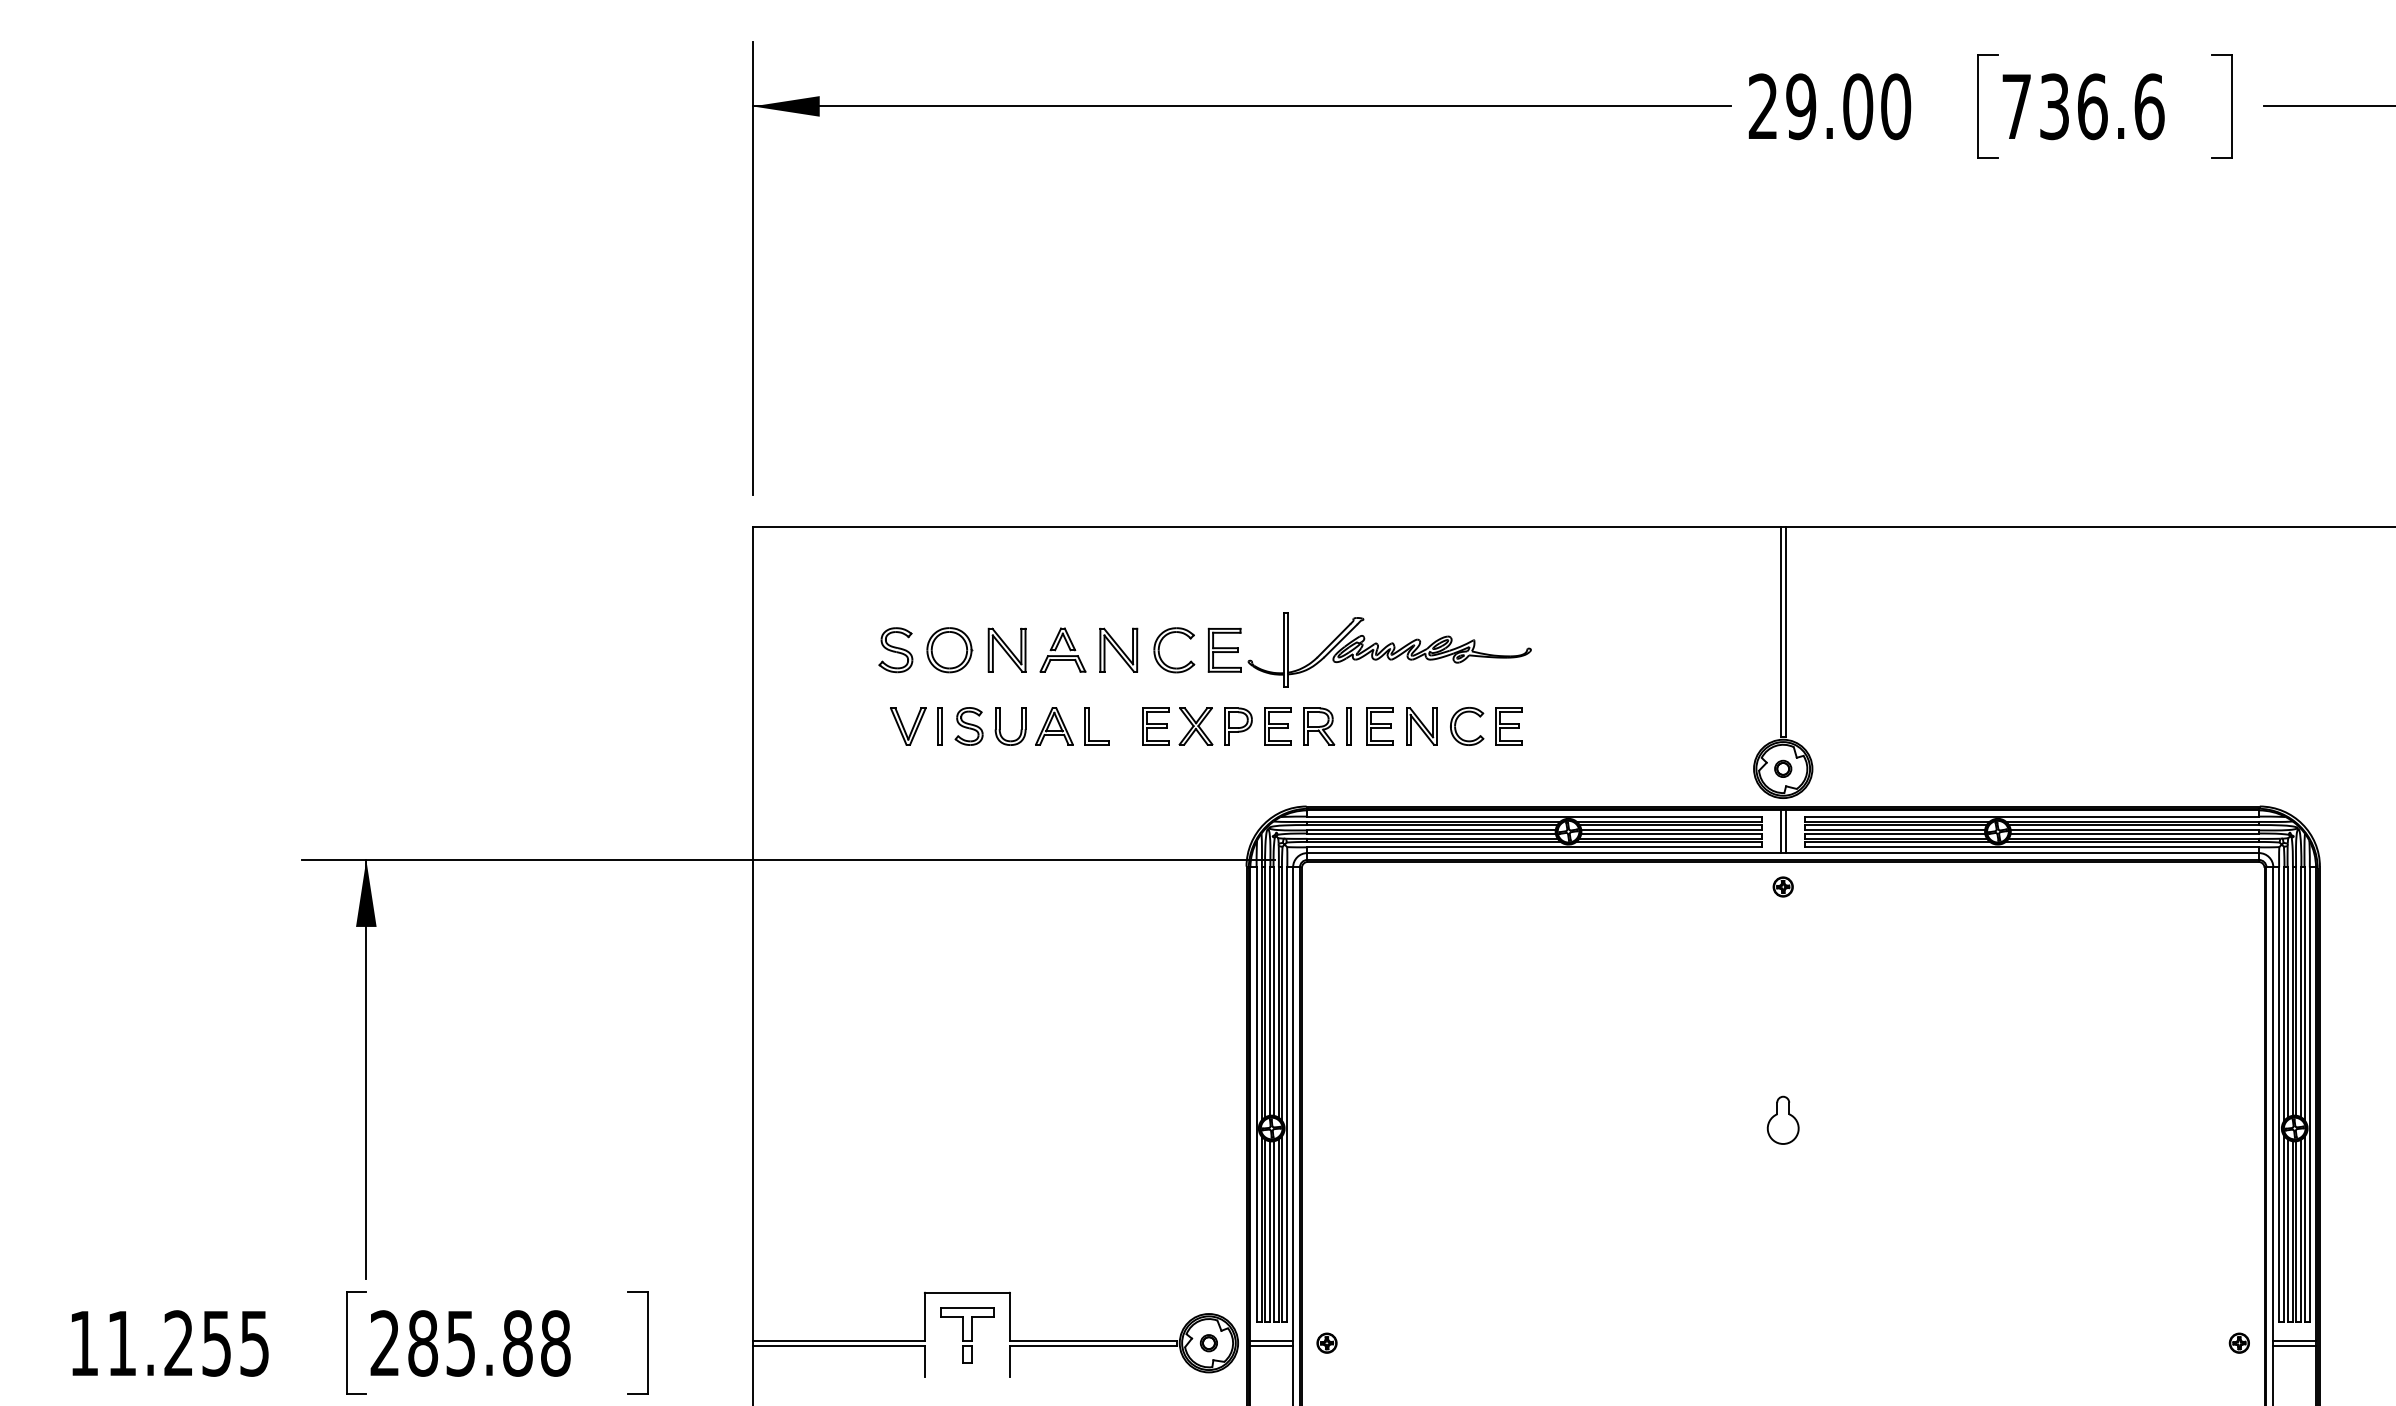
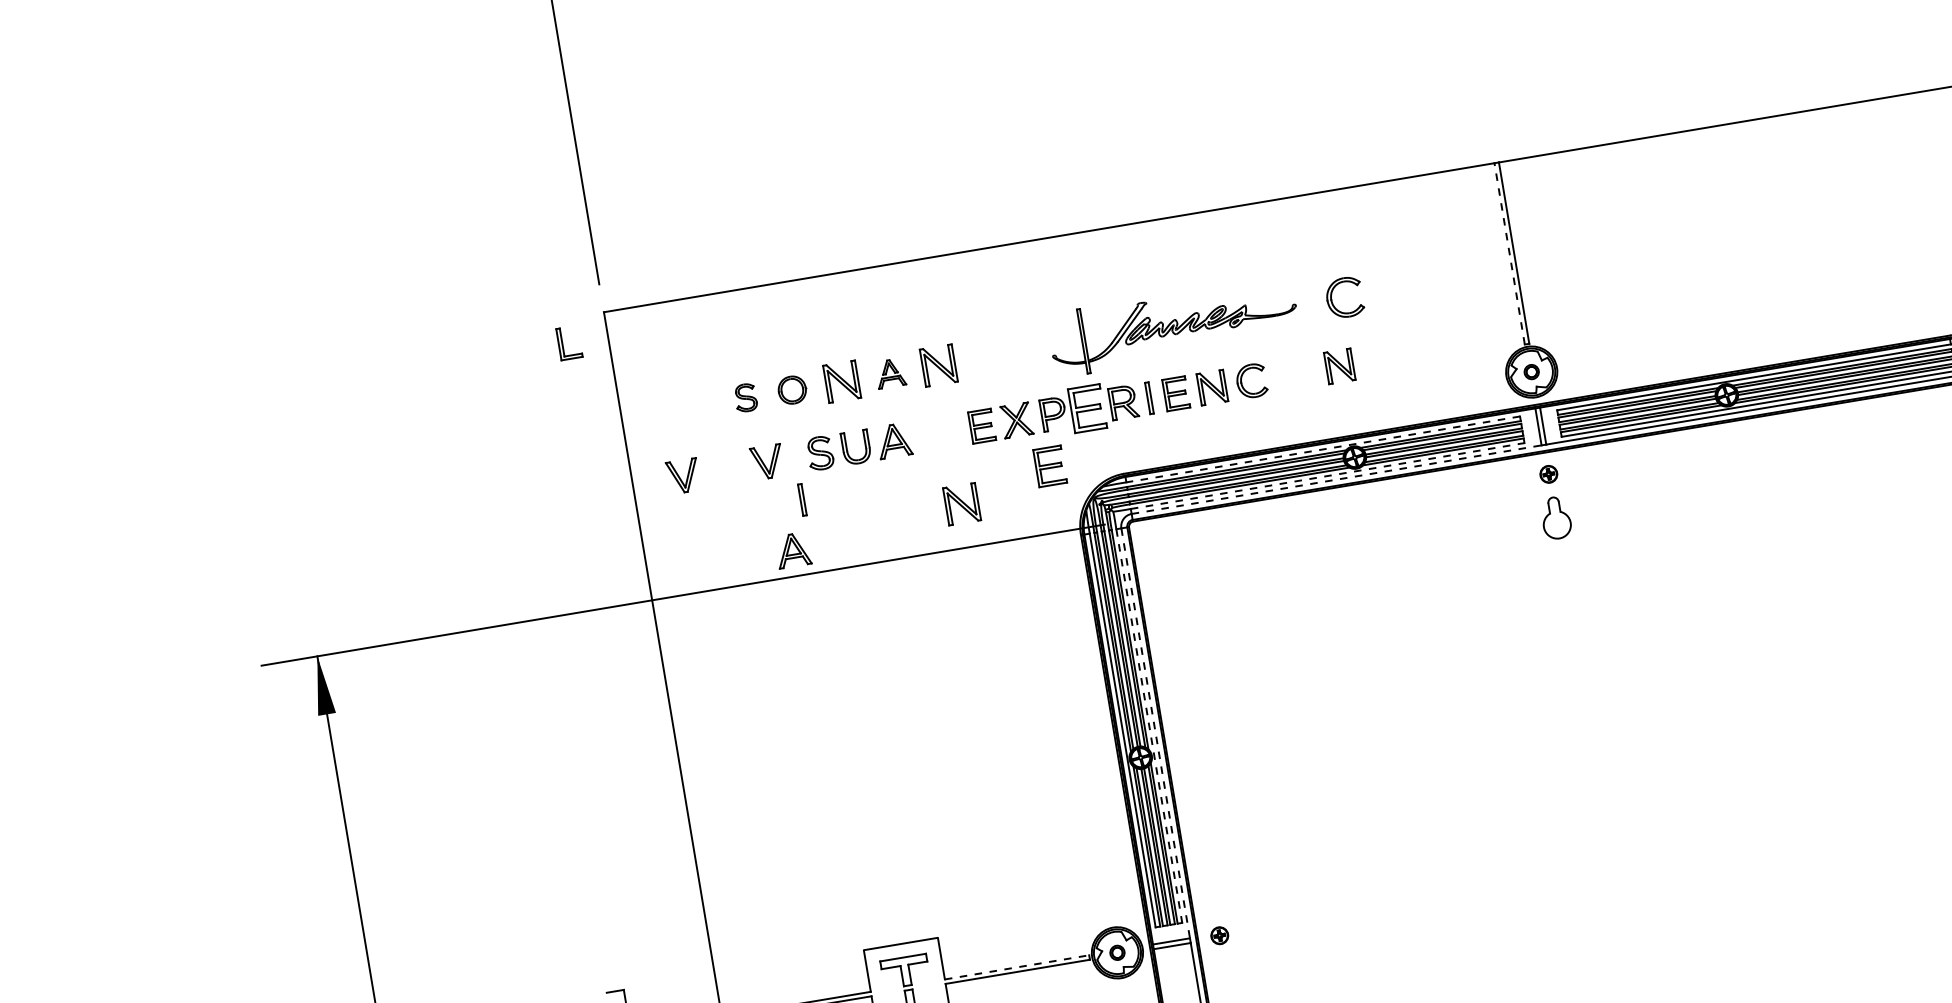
line: (1780, 632) -> (1509, 254), solid -> dashed
part: (1062, 649) -> (890, 373), size x0.7
part: (1224, 649) -> (1049, 465), moved
part: (895, 650) -> (745, 398), size x0.7
part: (949, 650) -> (792, 390), size x0.7
part: (1160, 654) -> (1333, 303), moved
part: (811, 726) -> (683, 476), added
part: (939, 726) -> (801, 500), moved
part: (1089, 726) -> (562, 344), moved
part: (1277, 726) -> (1087, 408), size x1.4
part: (1508, 726) -> (1287, 375), removed
part: (1568, 726) -> (1339, 366), added
part: (1118, 809) -> (961, 503), added
line: (1534, 816) -> (1323, 449), solid -> dashed
part: (920, 830) -> (793, 550), added
line: (1535, 847) -> (1328, 476), solid -> dashed
line: (1543, 853) -> (1336, 480), solid -> dashed
line: (1287, 1095) -> (1149, 726), solid -> dashed
line: (1293, 1103) -> (1155, 732), solid -> dashed
part: (1782, 1119) -> (1555, 517), moved
line: (1093, 1340) -> (1017, 967), solid -> dashed

